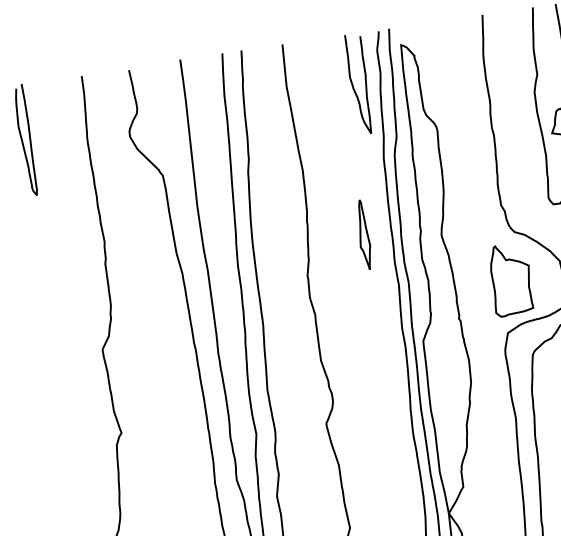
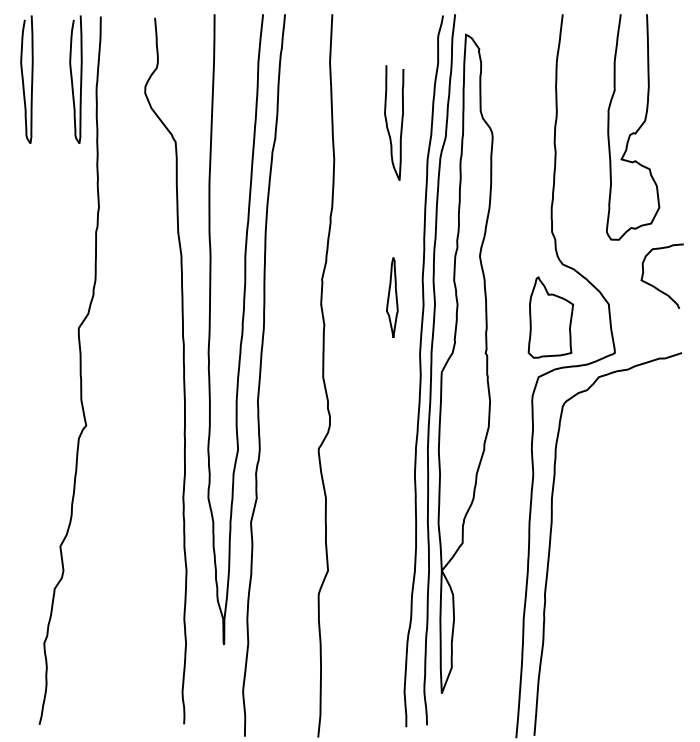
curve: (353, 84) -> (387, 122), moved
curve: (65, 134) -> (72, 79), added
part: (363, 234) -> (392, 297), moved

